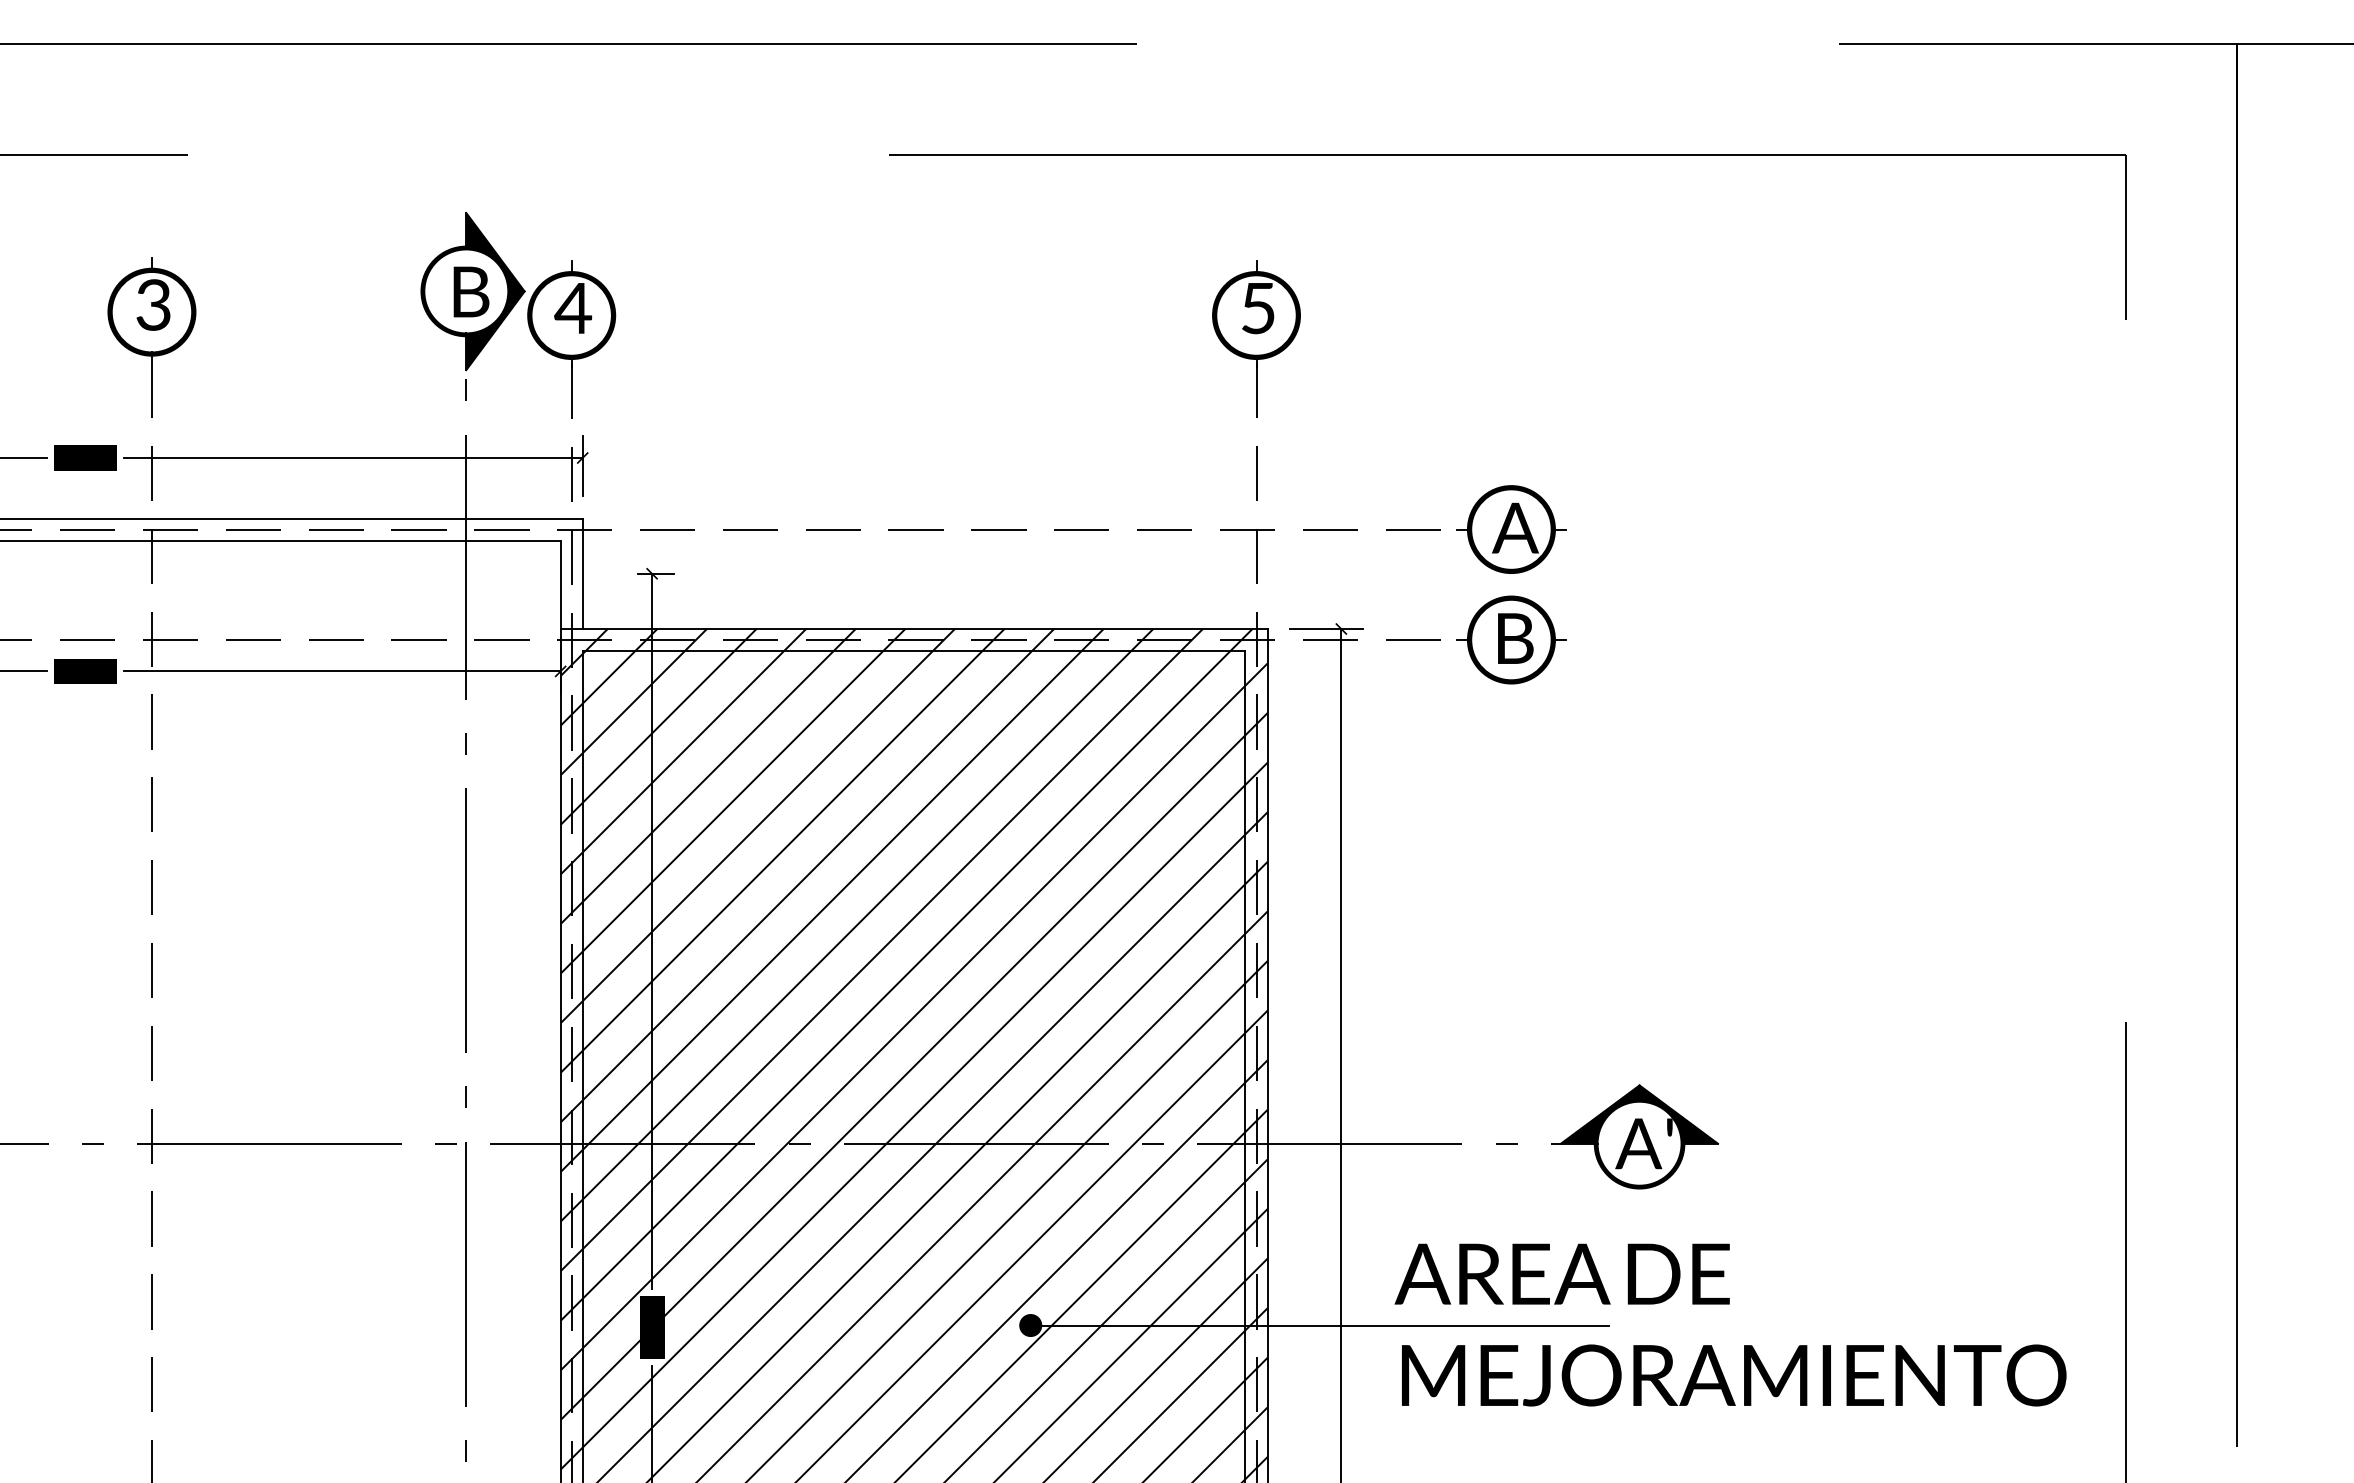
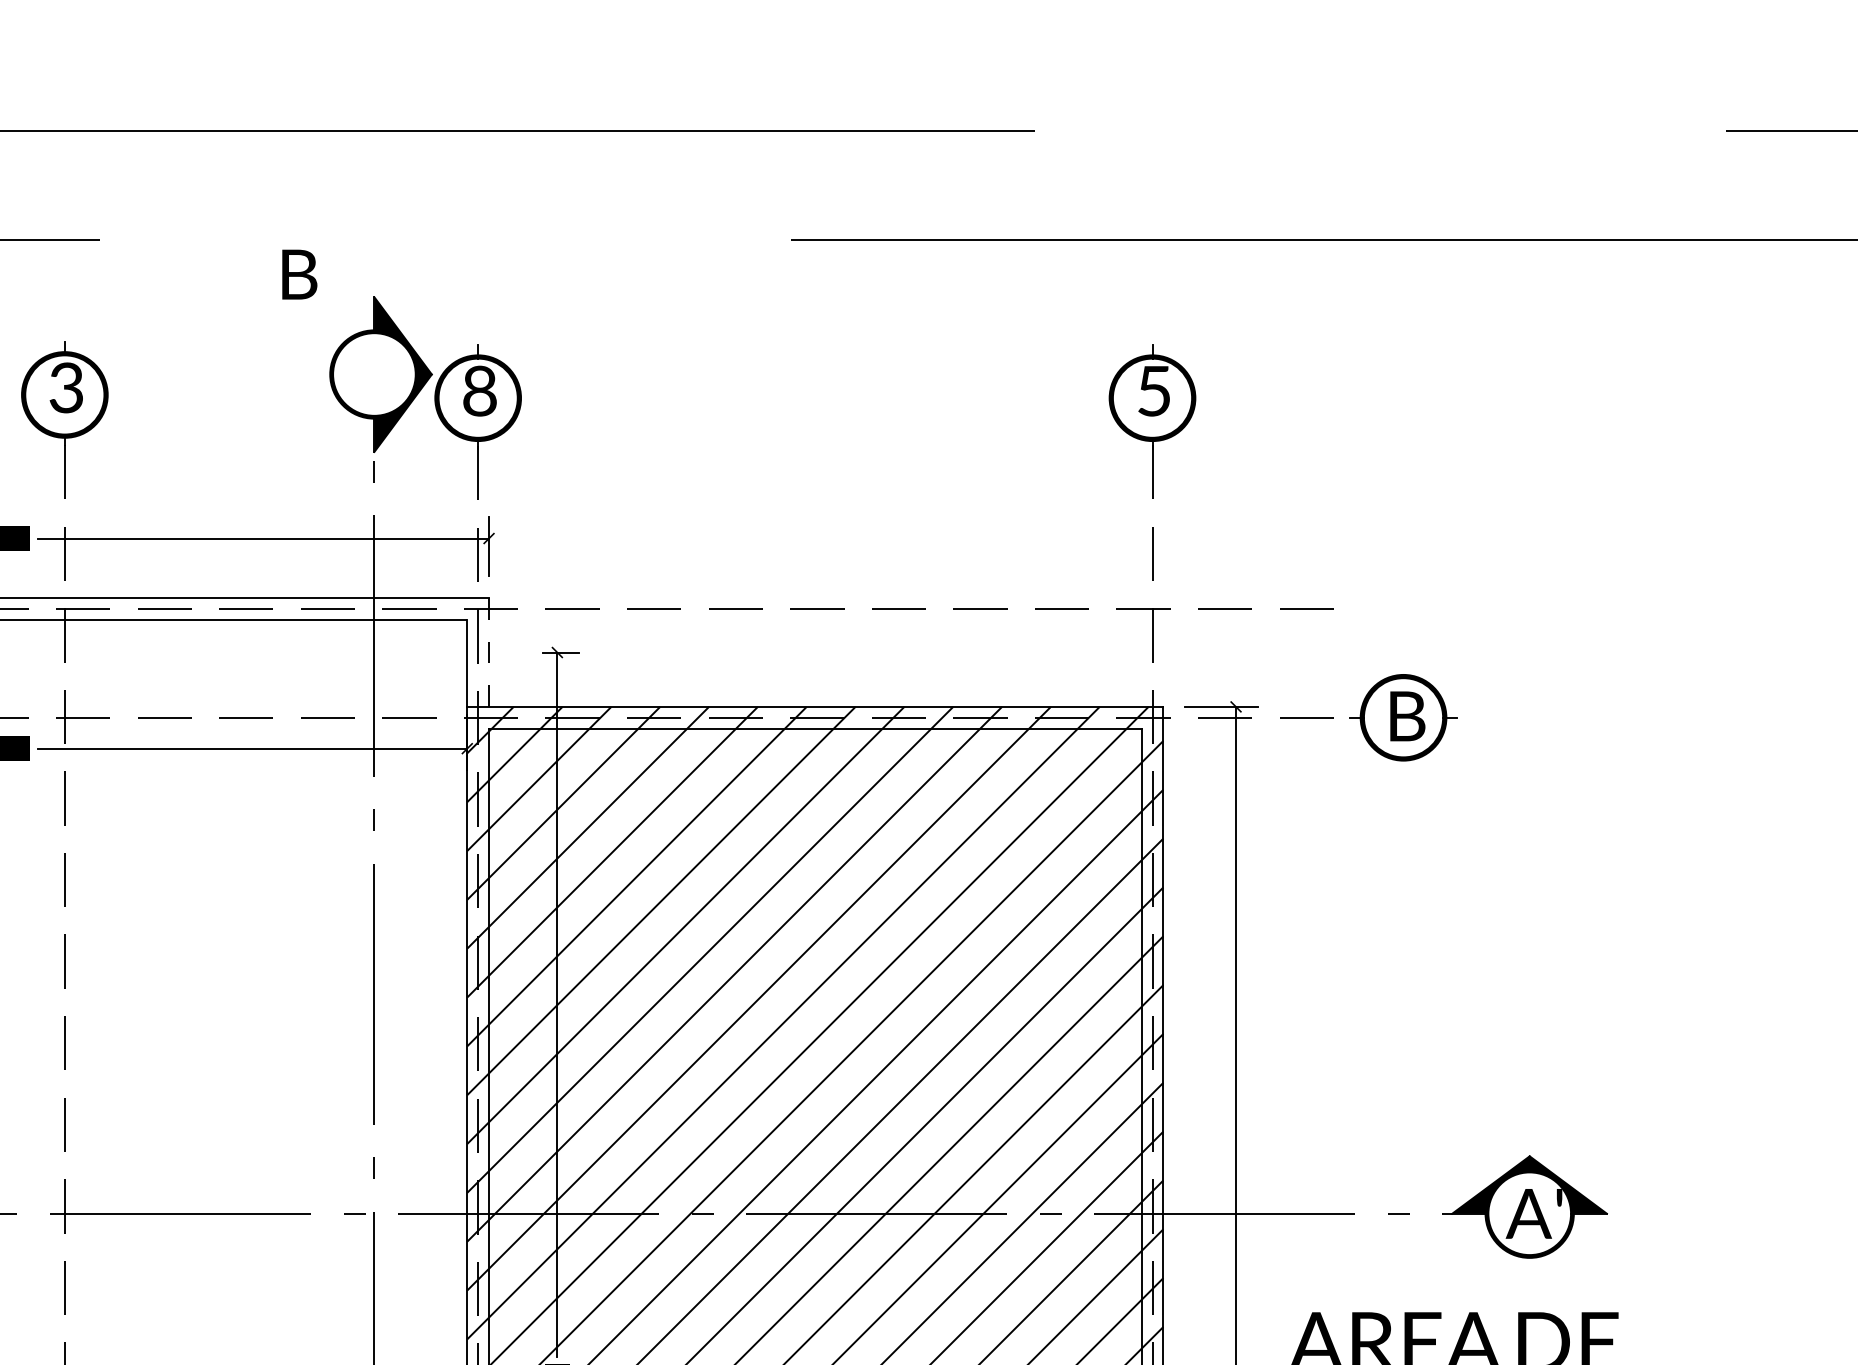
text: (471, 291) -> (299, 274), moved
text: (573, 308) -> (479, 391), 4 -> 8
part: (1511, 529) -> (1403, 608), removed
line: (582, 574) -> (488, 653), solid -> dashed

